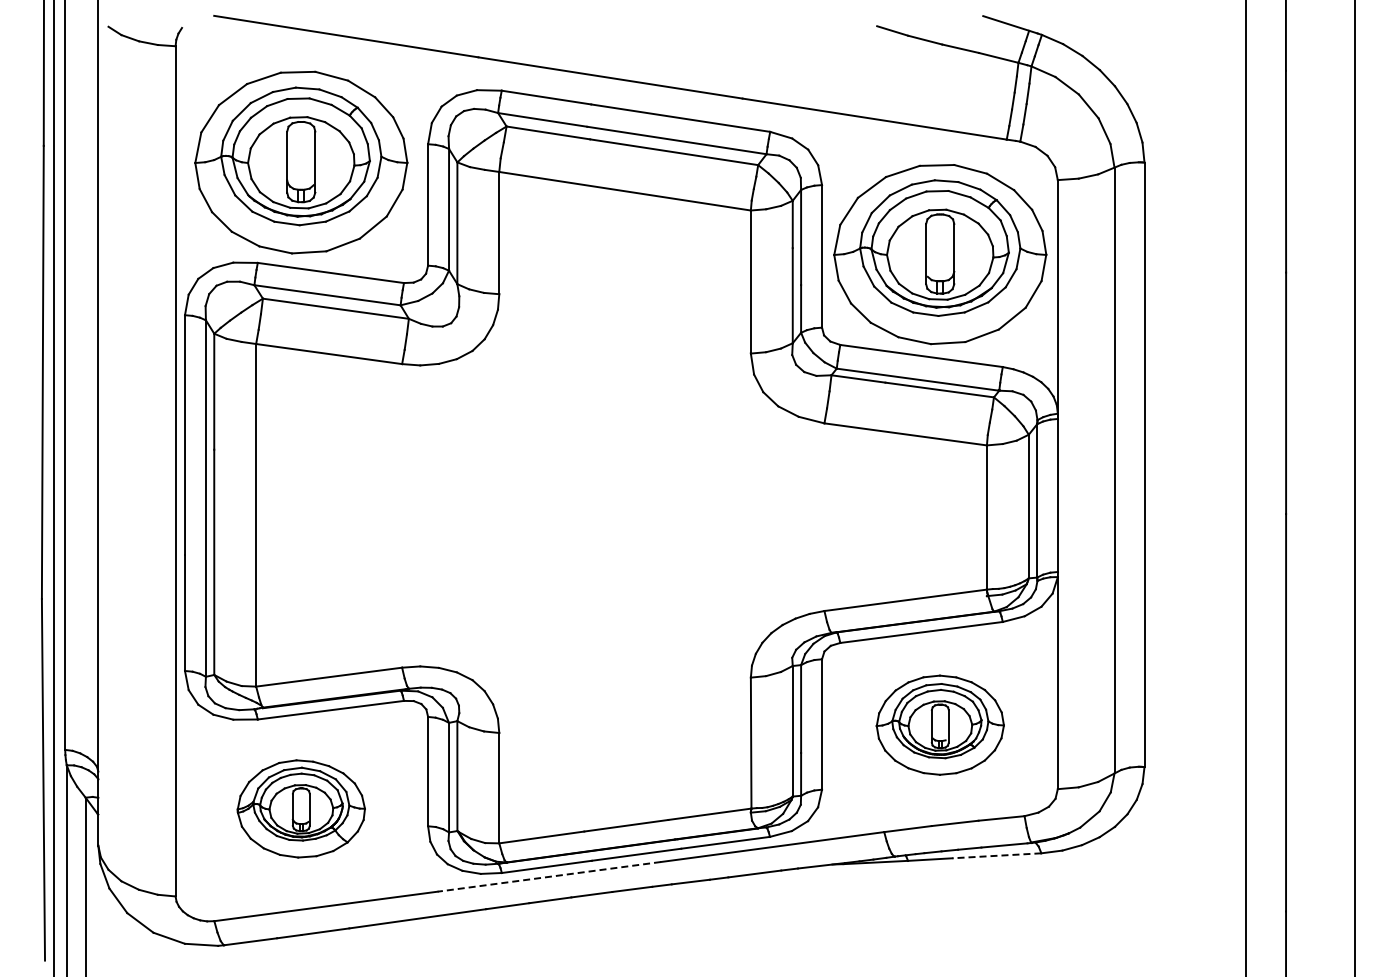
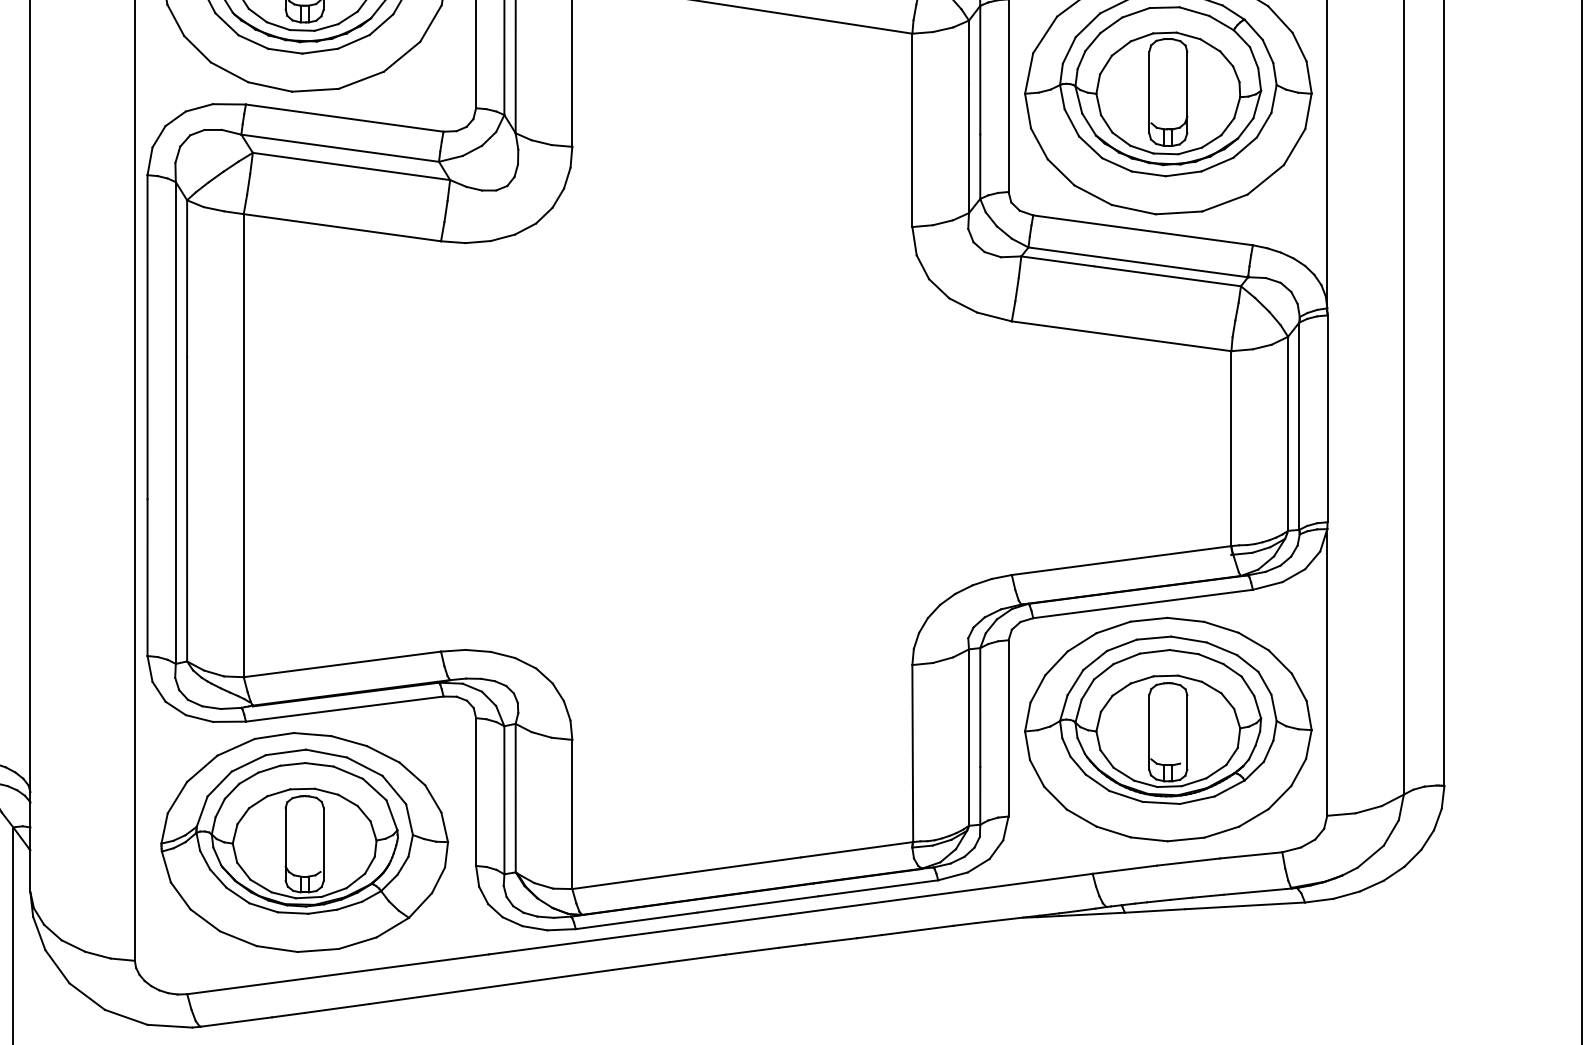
part: (940, 724) -> (1168, 728), size x1.67
part: (301, 808) -> (305, 841), size x1.67
line: (996, 855) -> (1244, 905), dashed -> solid
line: (549, 876) -> (640, 933), dashed -> solid

